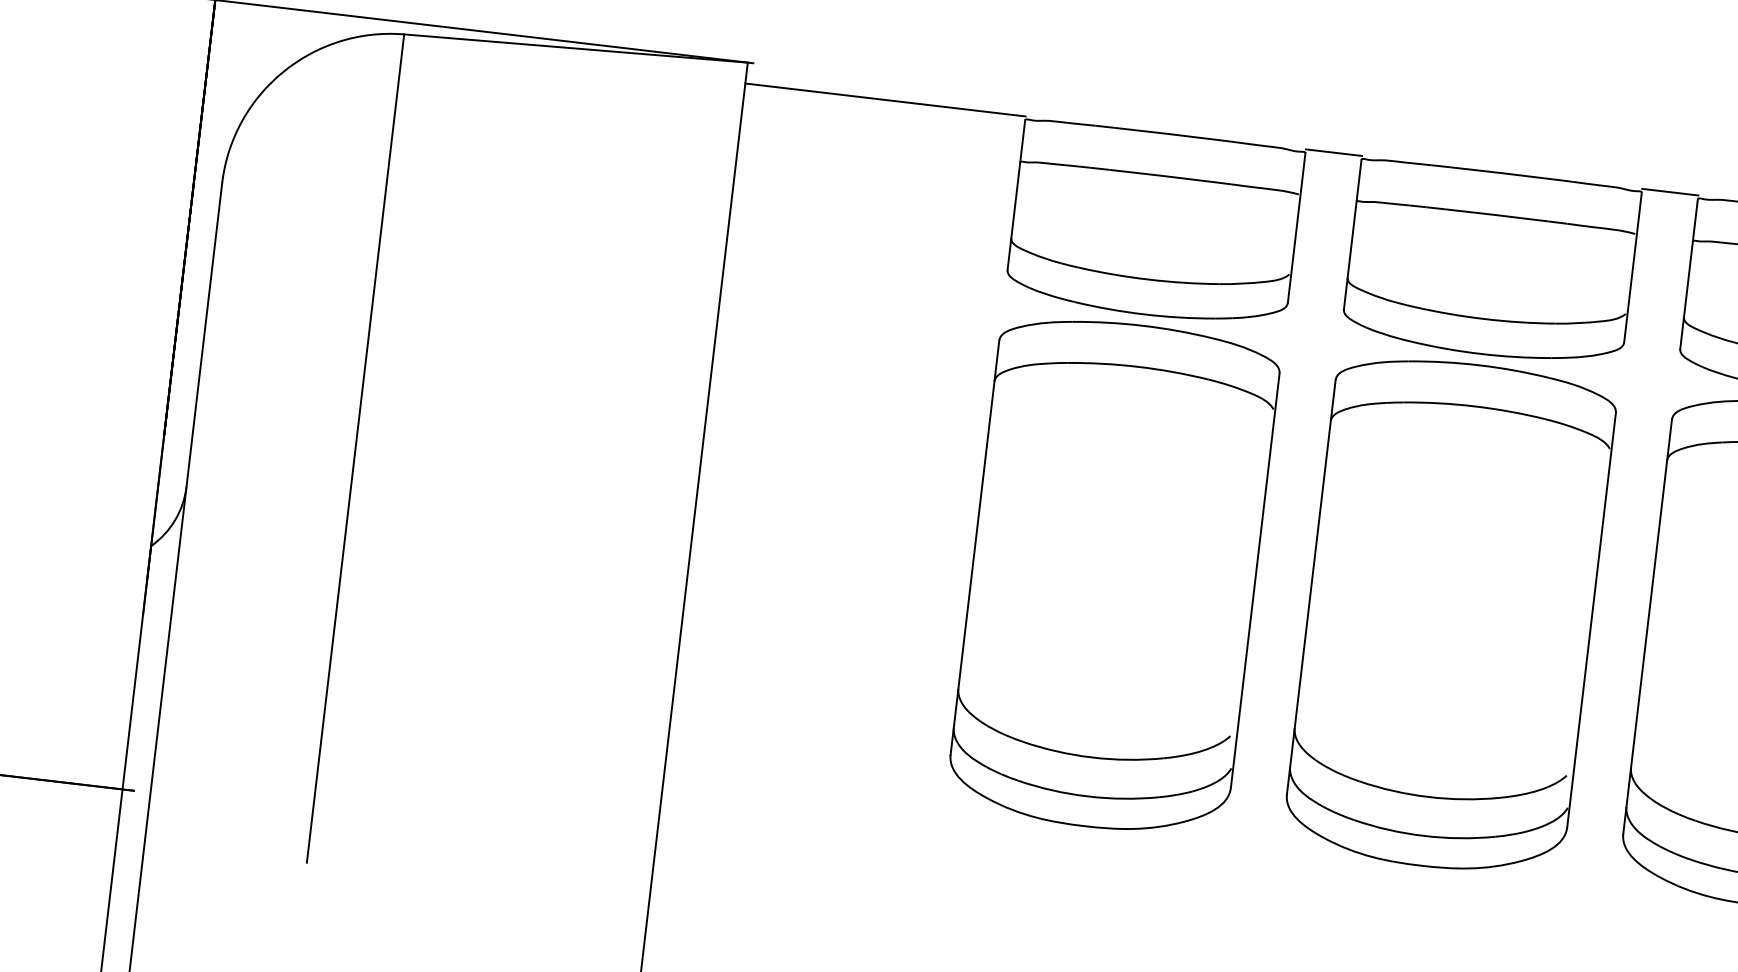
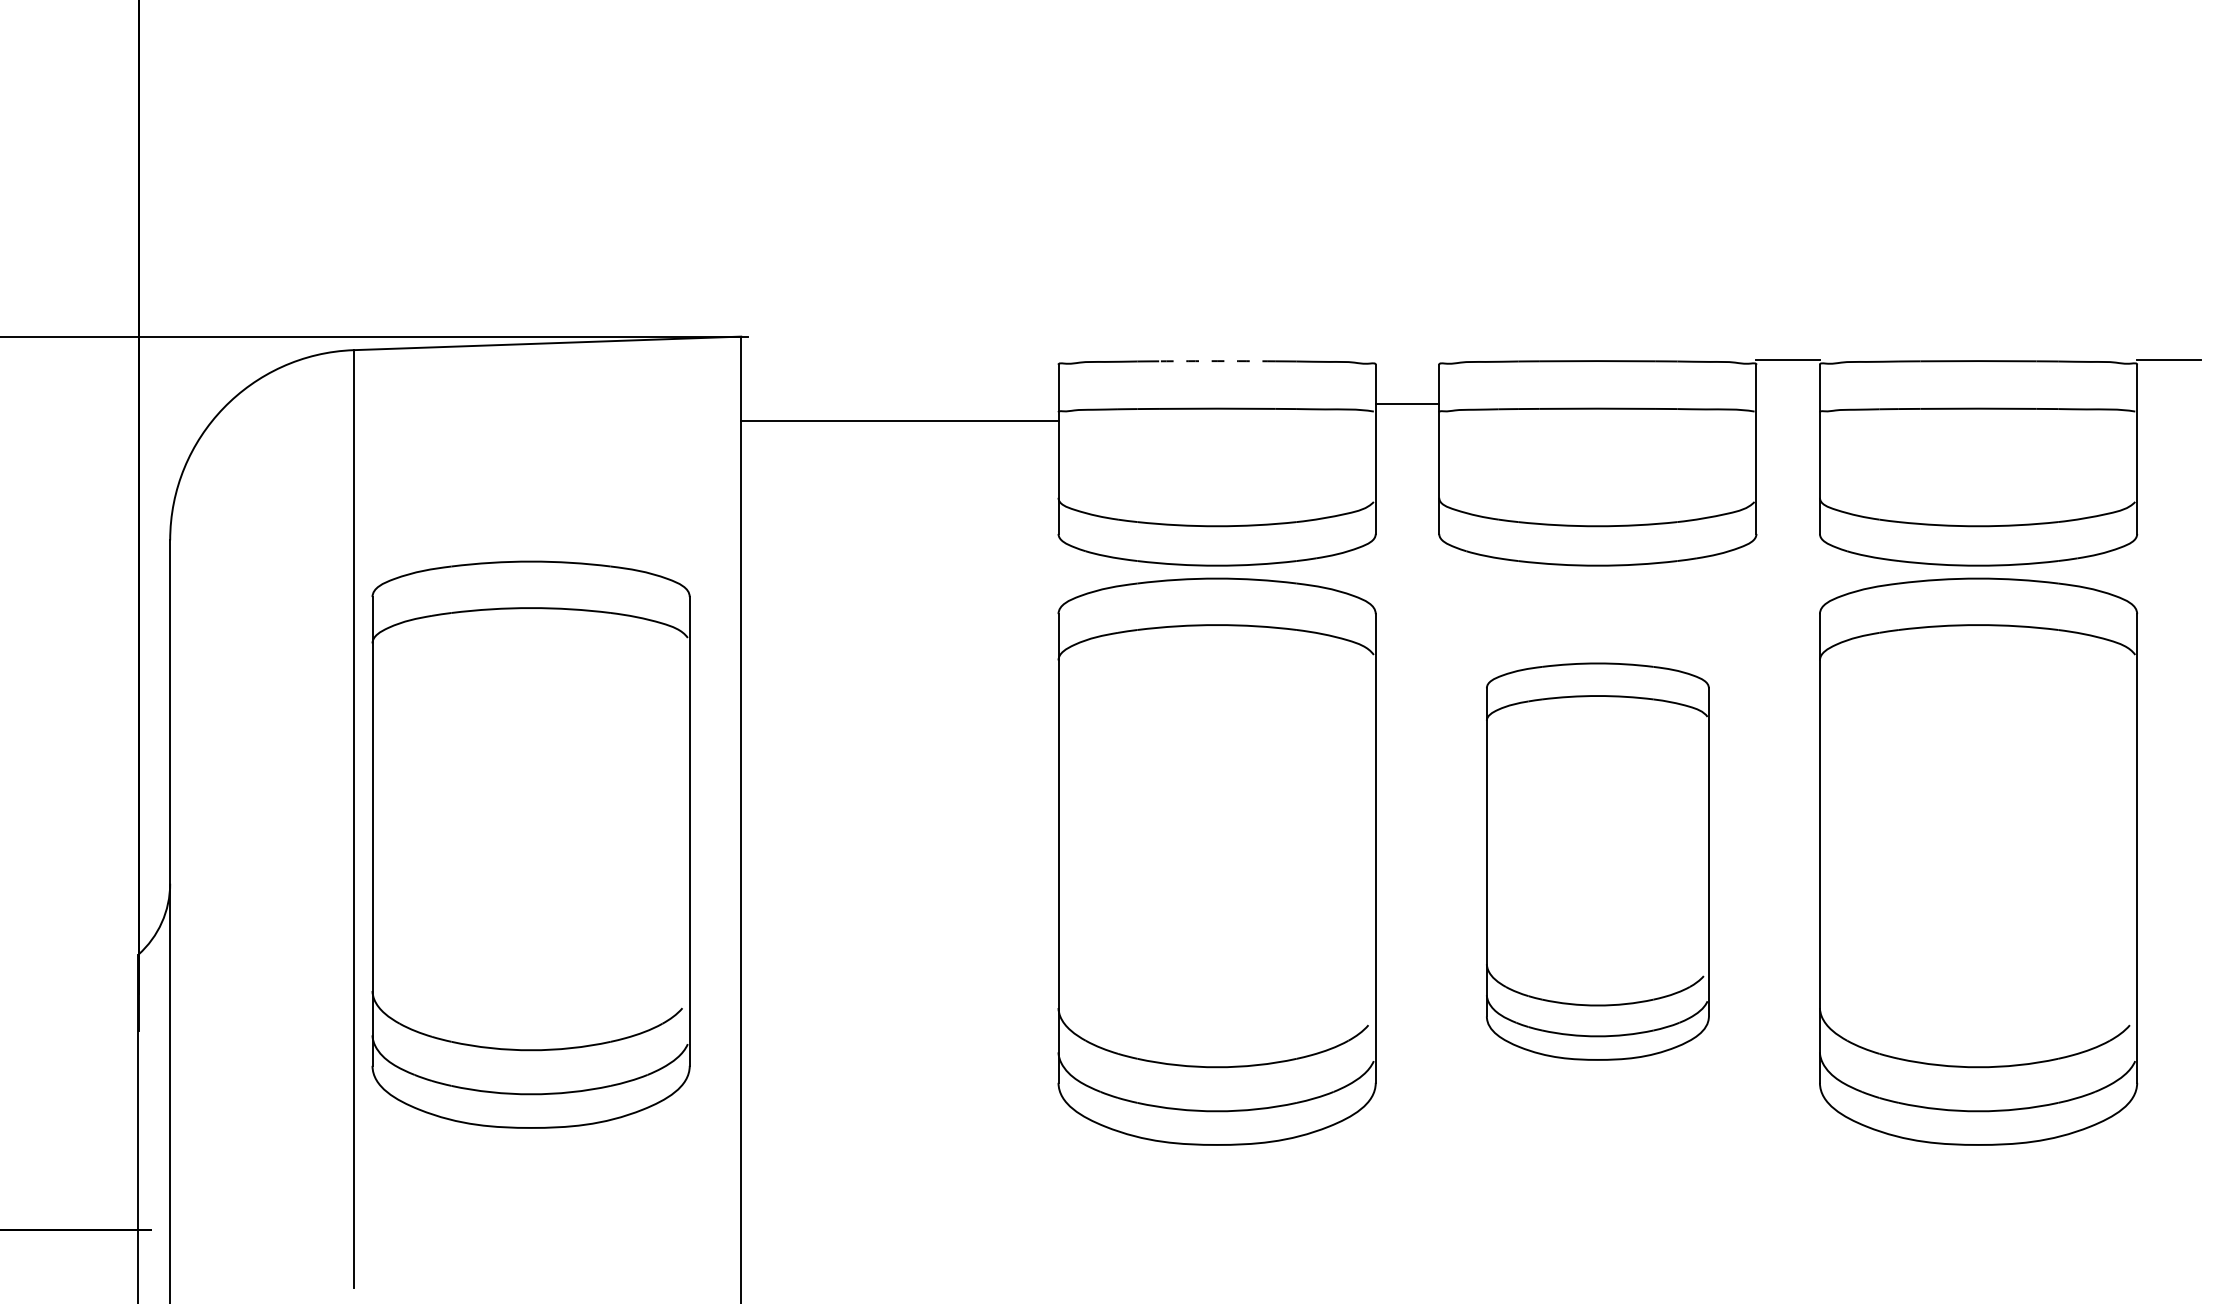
line: (885, 100) -> (899, 421), moved
arc: (1165, 134) -> (1217, 361), solid -> dashed
line: (1333, 152) -> (1407, 404), moved
part: (508, 489) -> (530, 844), added
part: (1449, 615) -> (1597, 861), size x0.7

